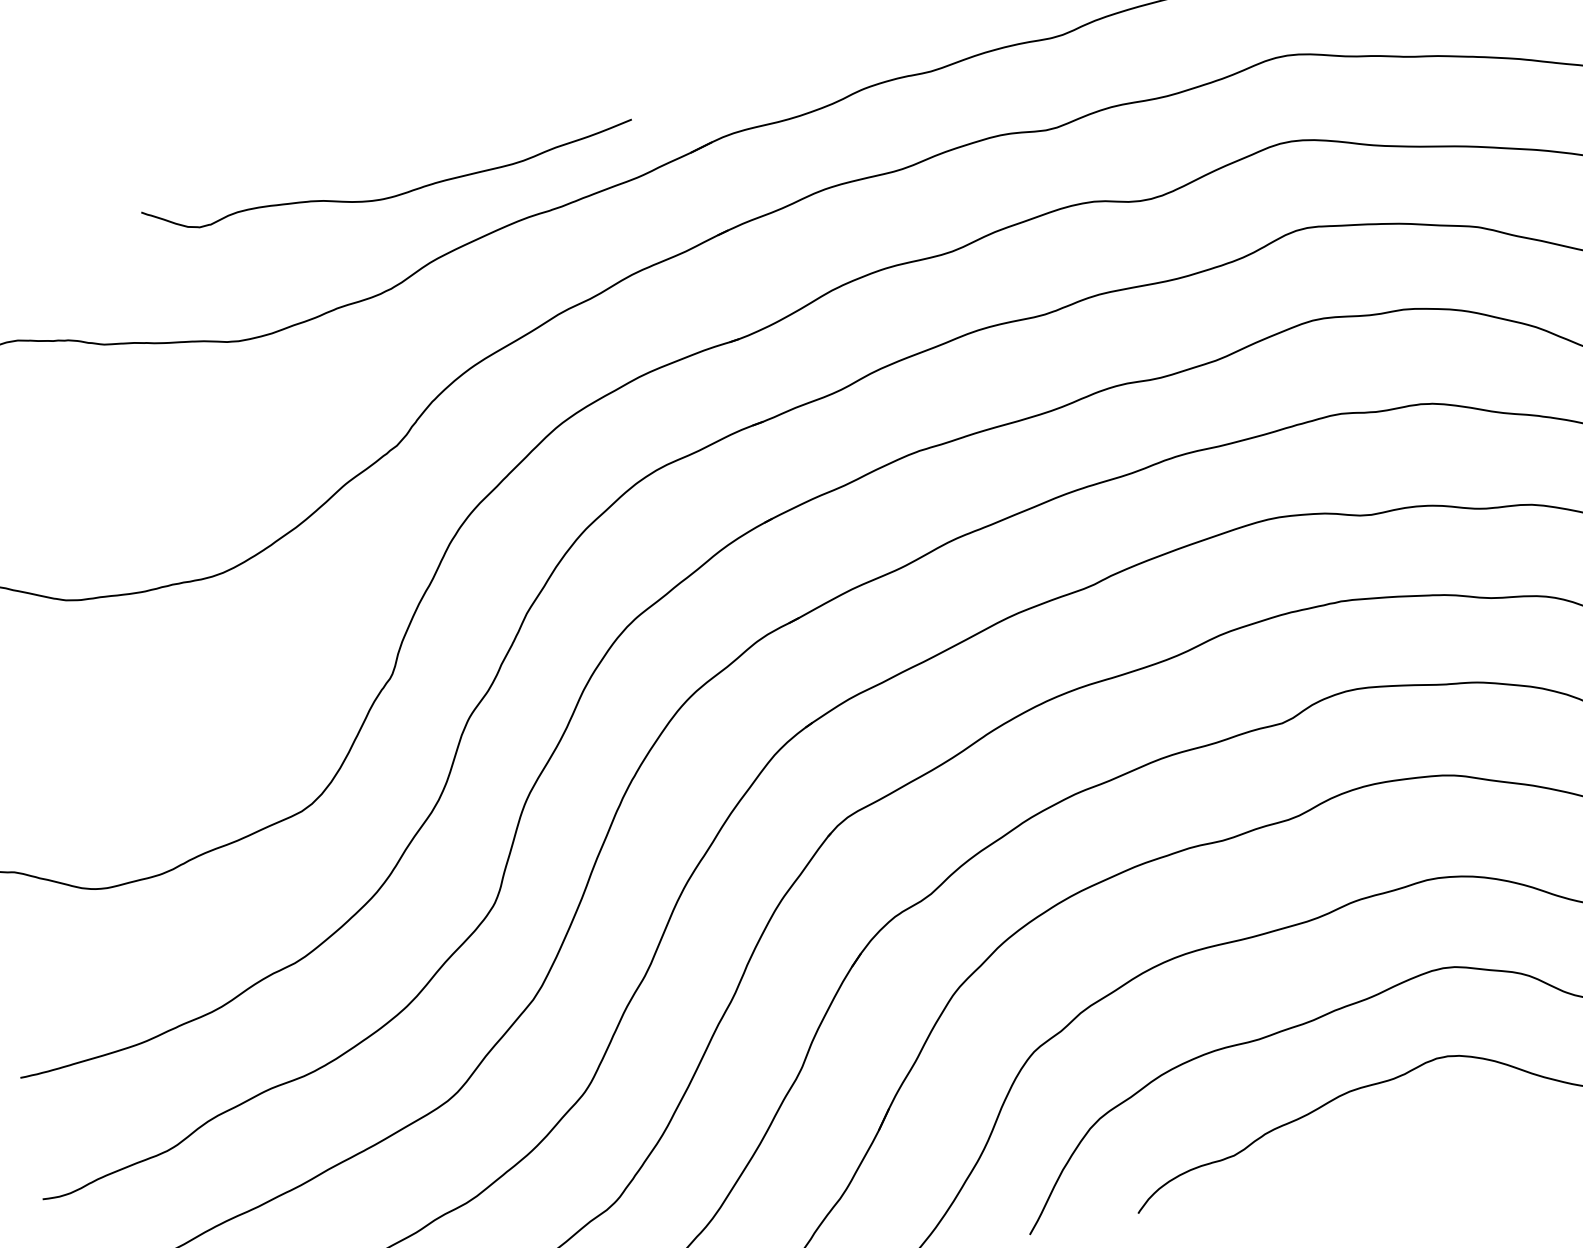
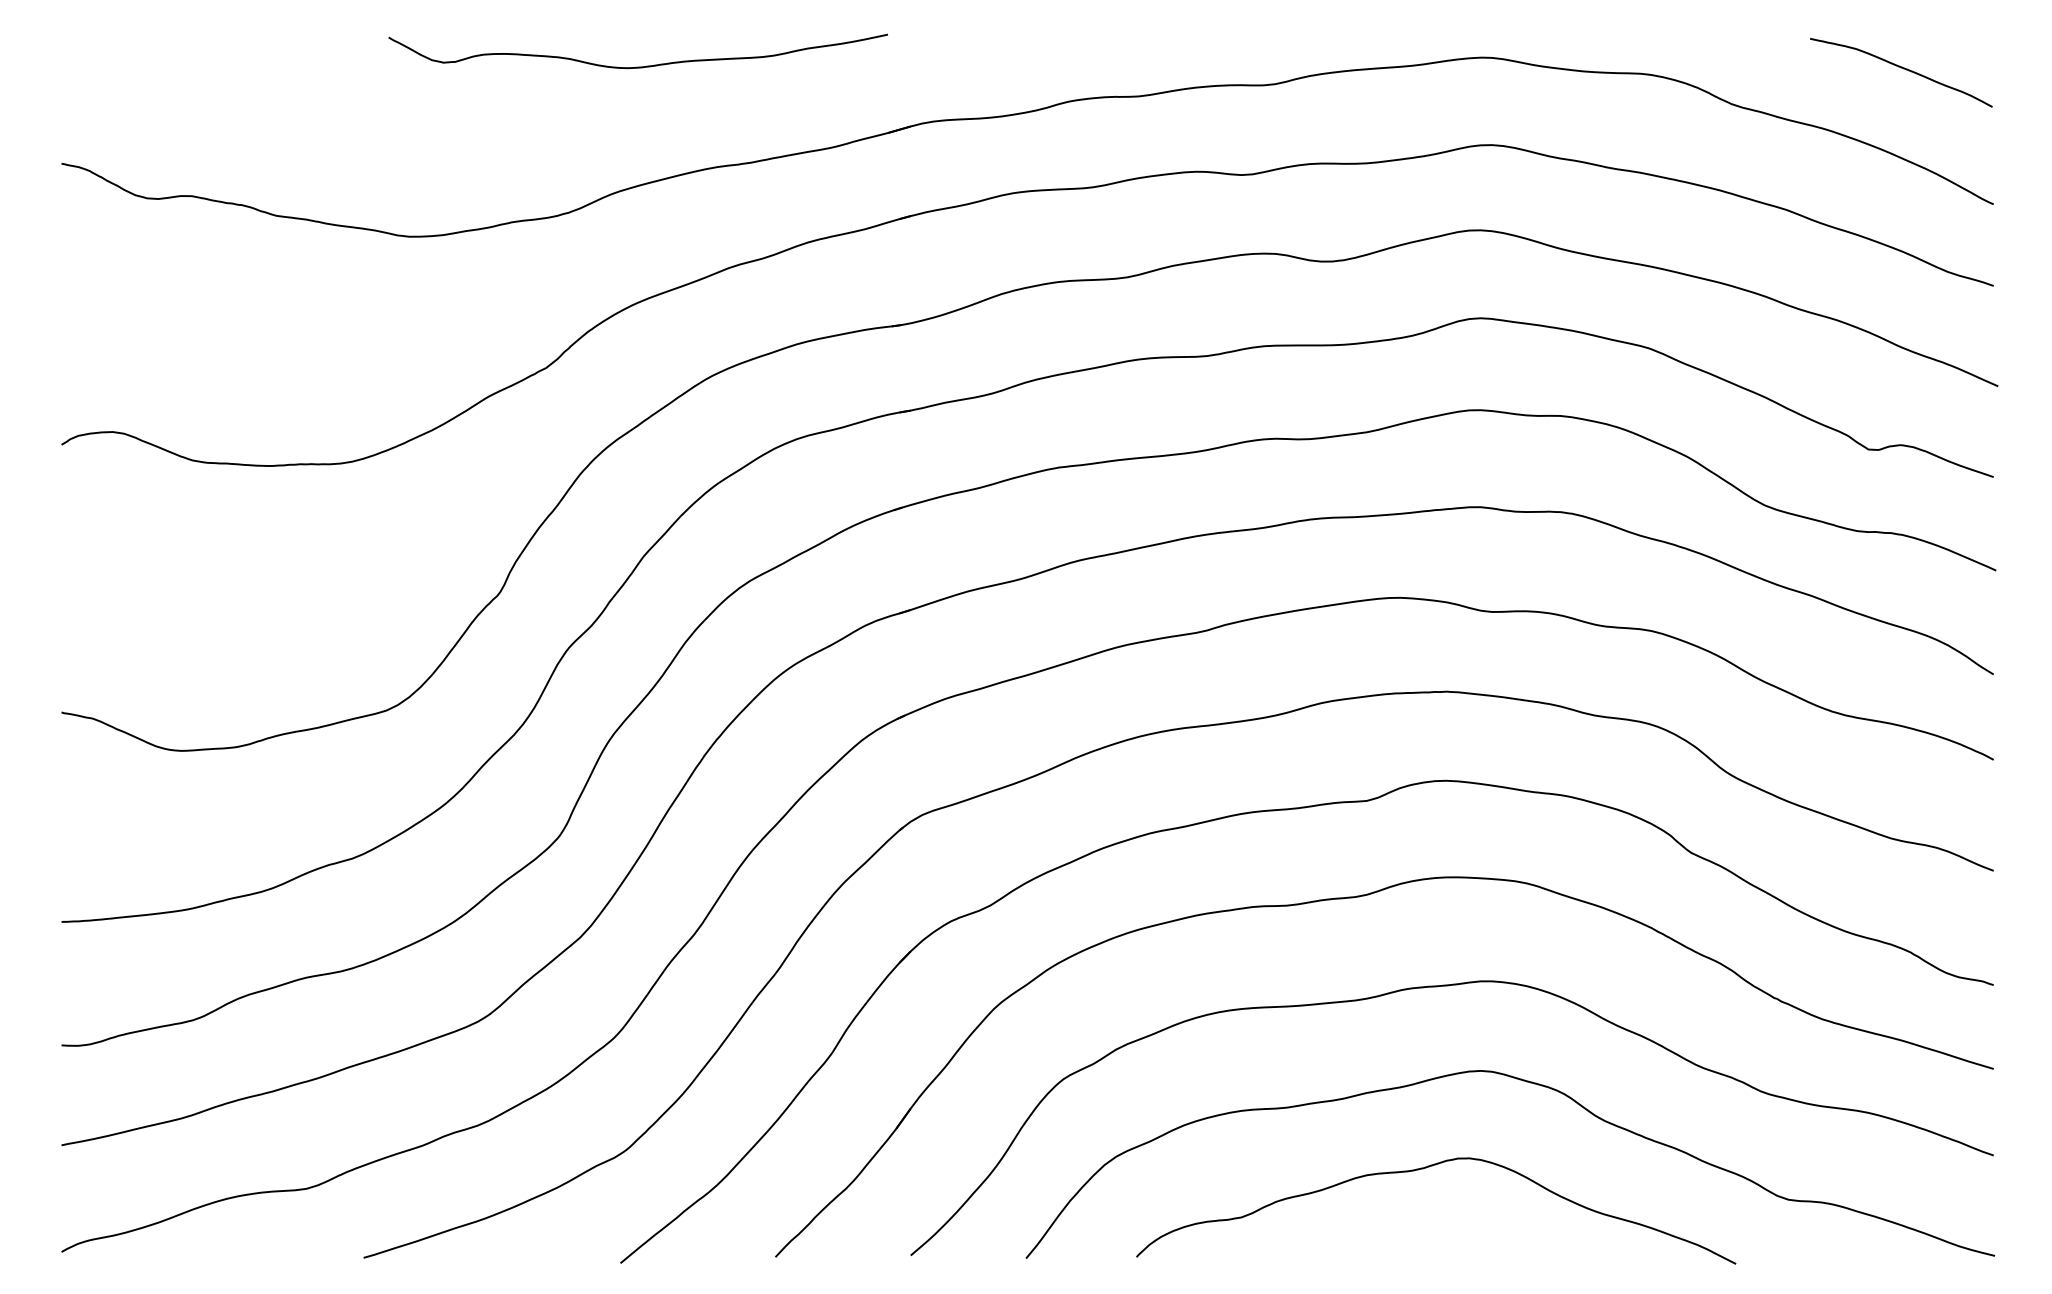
curve: (391, 196) -> (637, 66), moved

